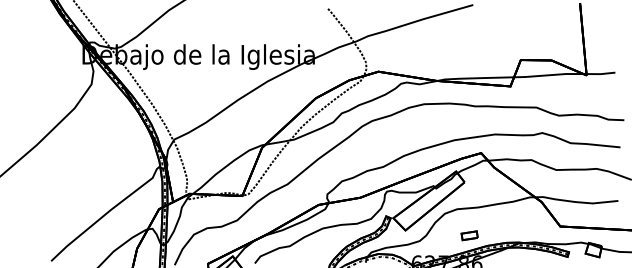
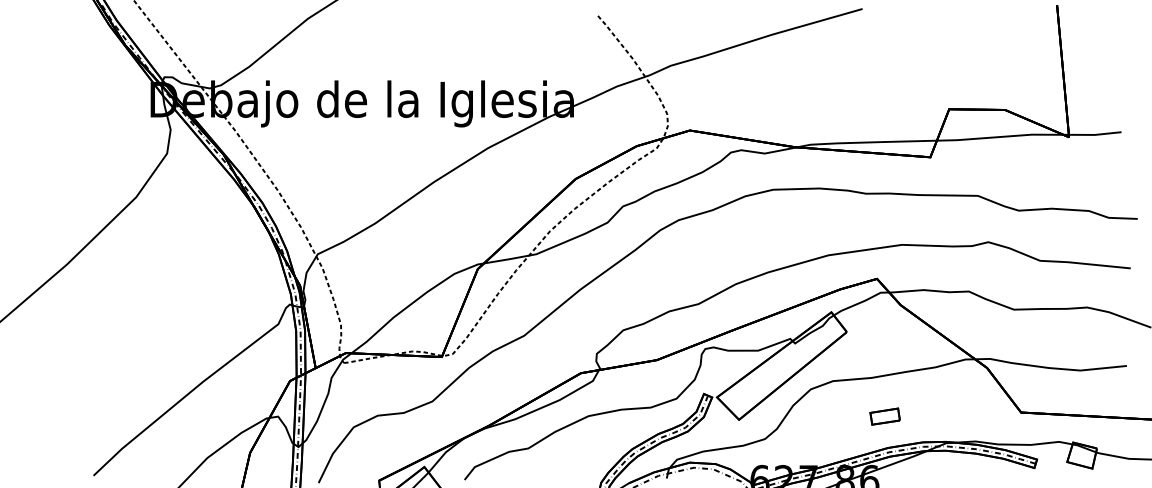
part: (469, 235) -> (884, 416), moved

